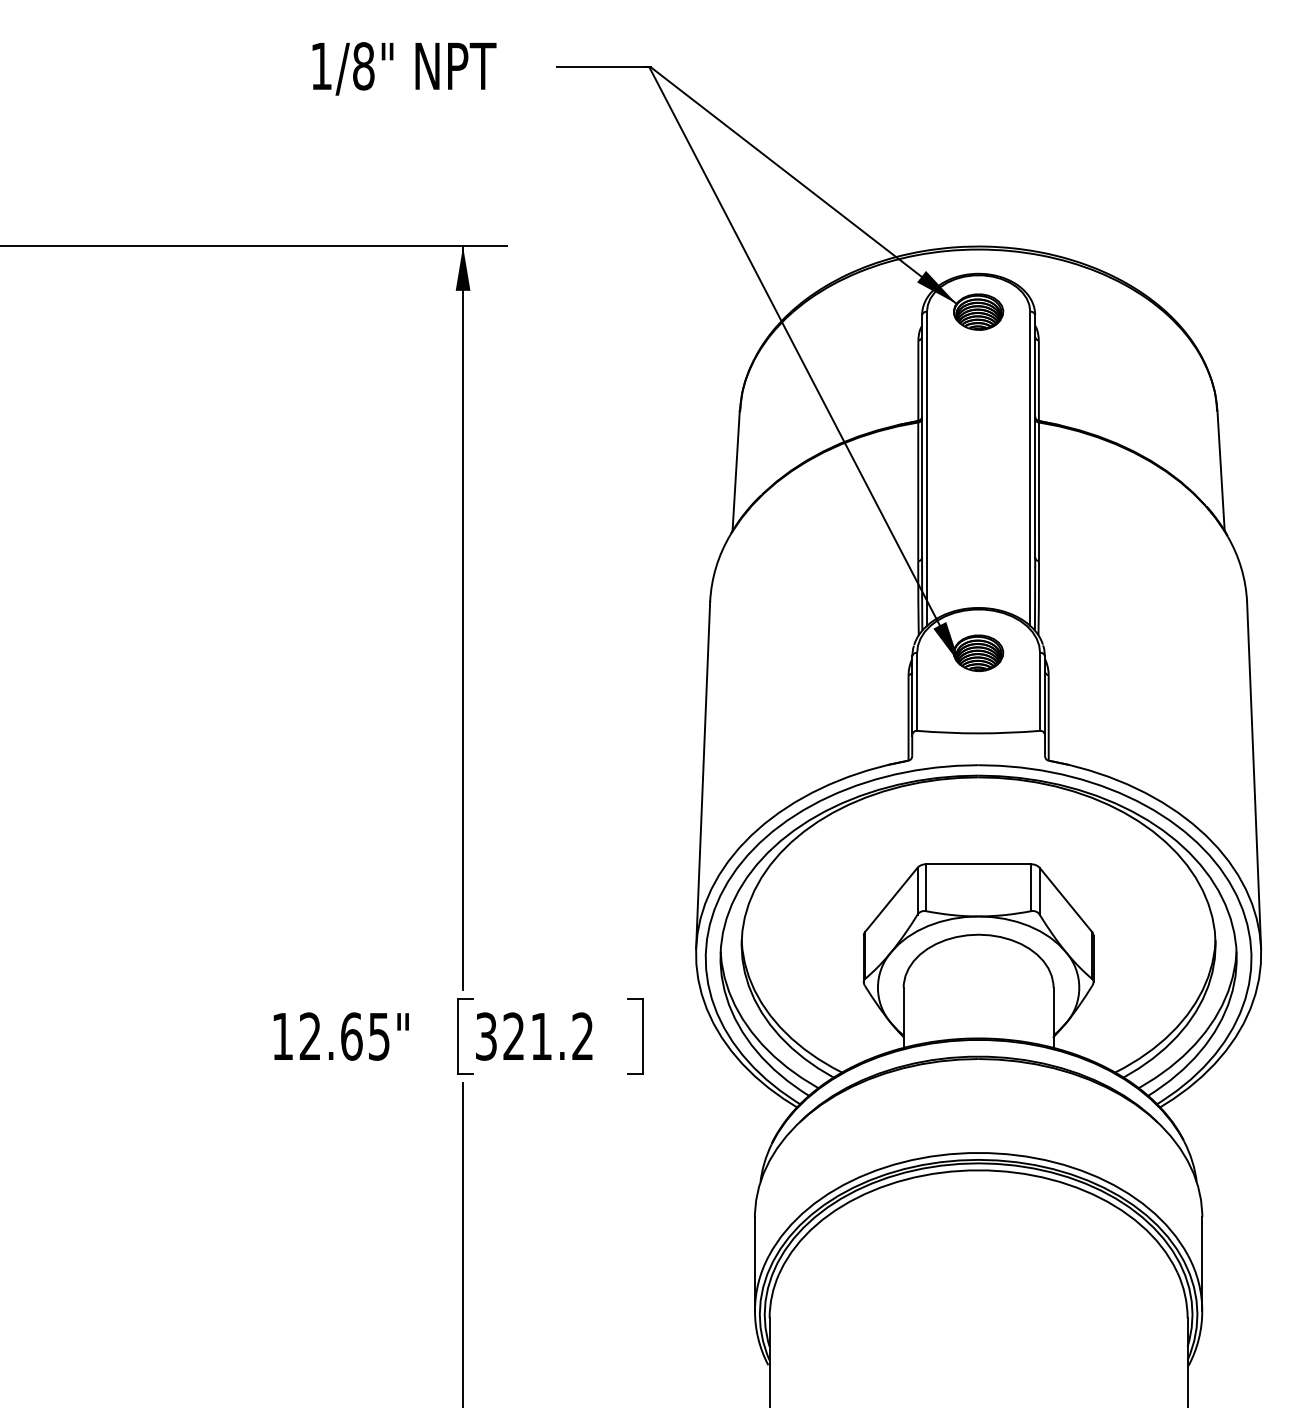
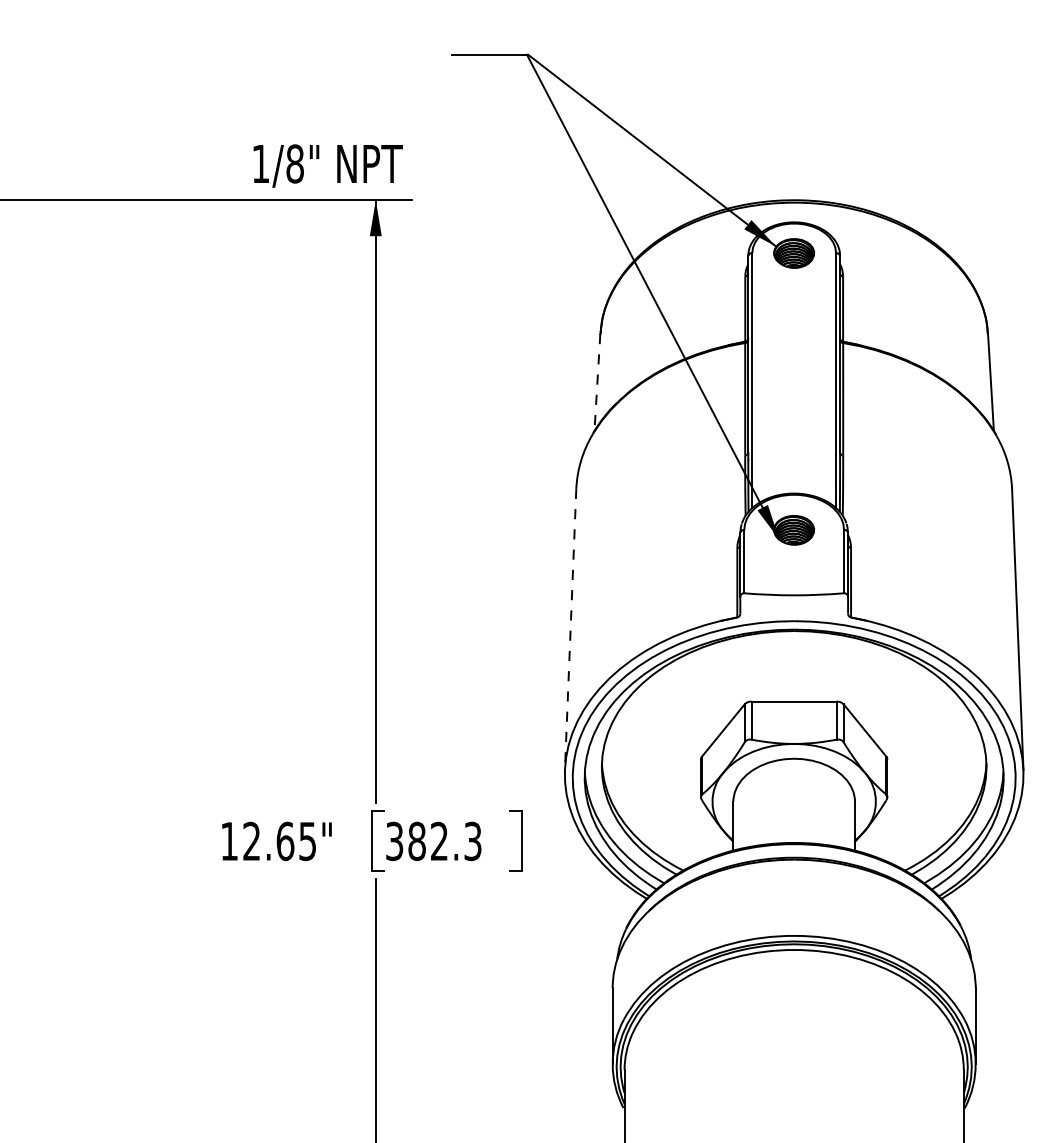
text: (403, 68) -> (327, 165), moved
line: (736, 471) -> (597, 382), solid -> dashed
line: (702, 775) -> (570, 629), solid -> dashed
text: (547, 1036) -> (444, 841), 321.2 -> 382.3

